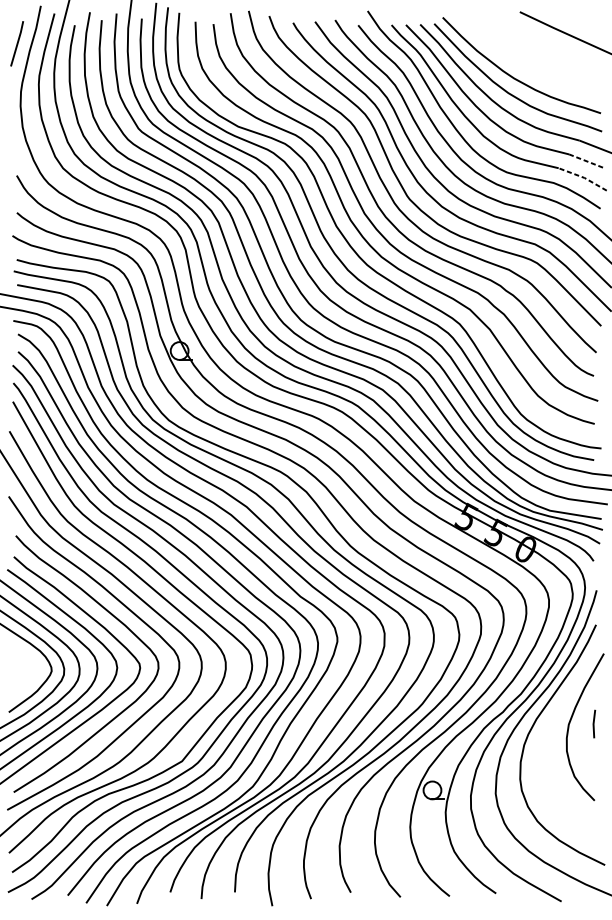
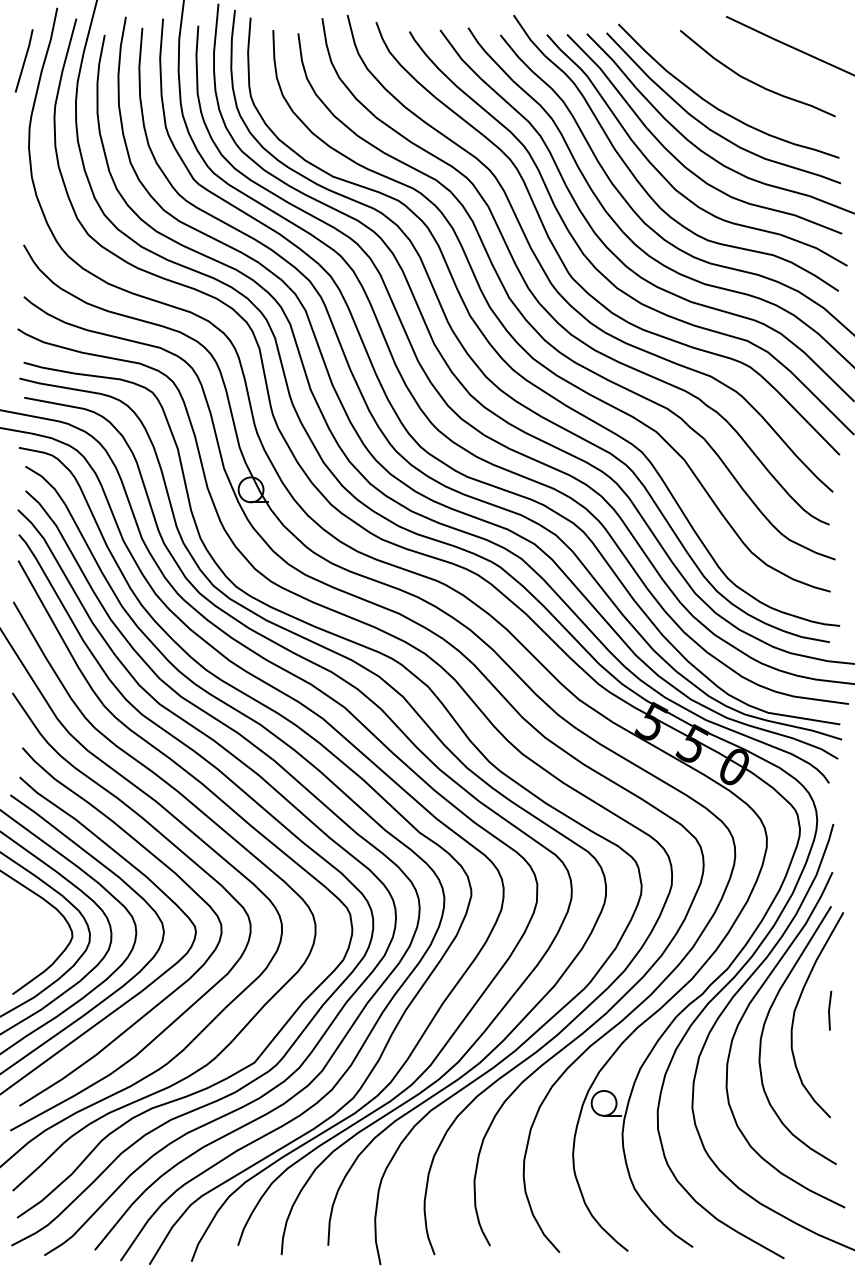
curve: (539, 58) -> (753, 81), added
line: (586, 160) -> (818, 224), dashed -> solid
line: (583, 177) -> (815, 247), dashed -> solid
curve: (547, 736) -> (764, 1028), added

